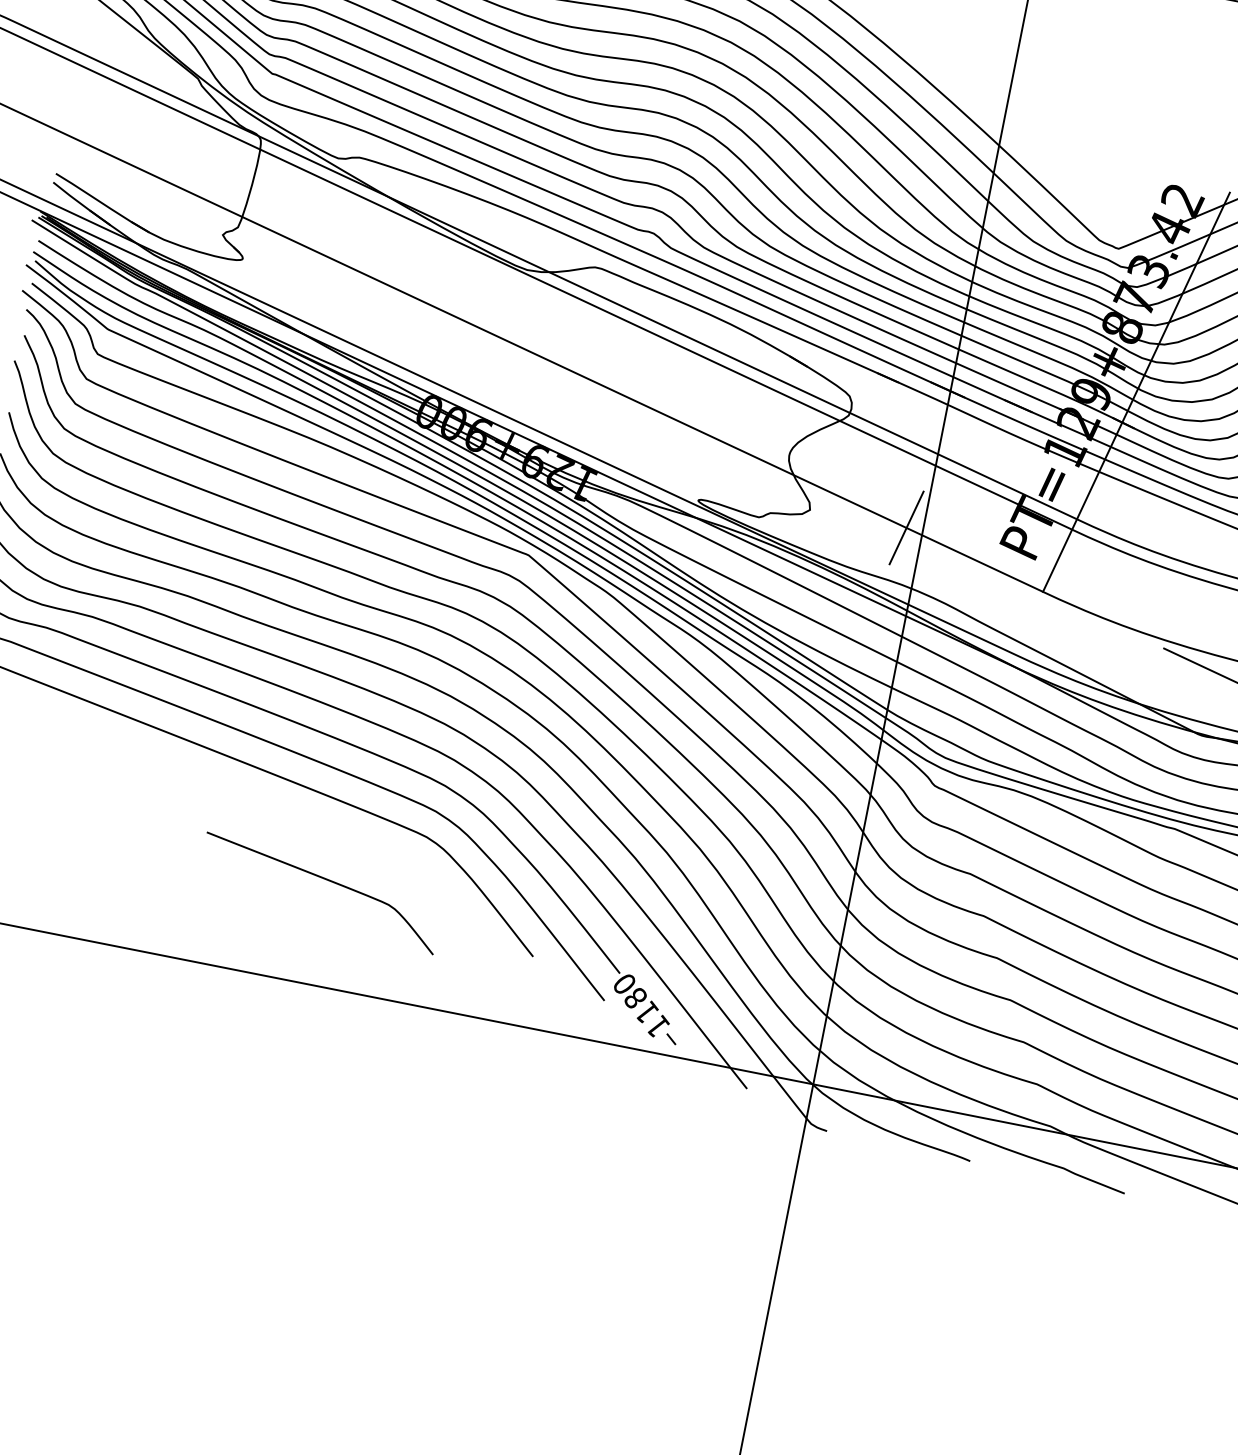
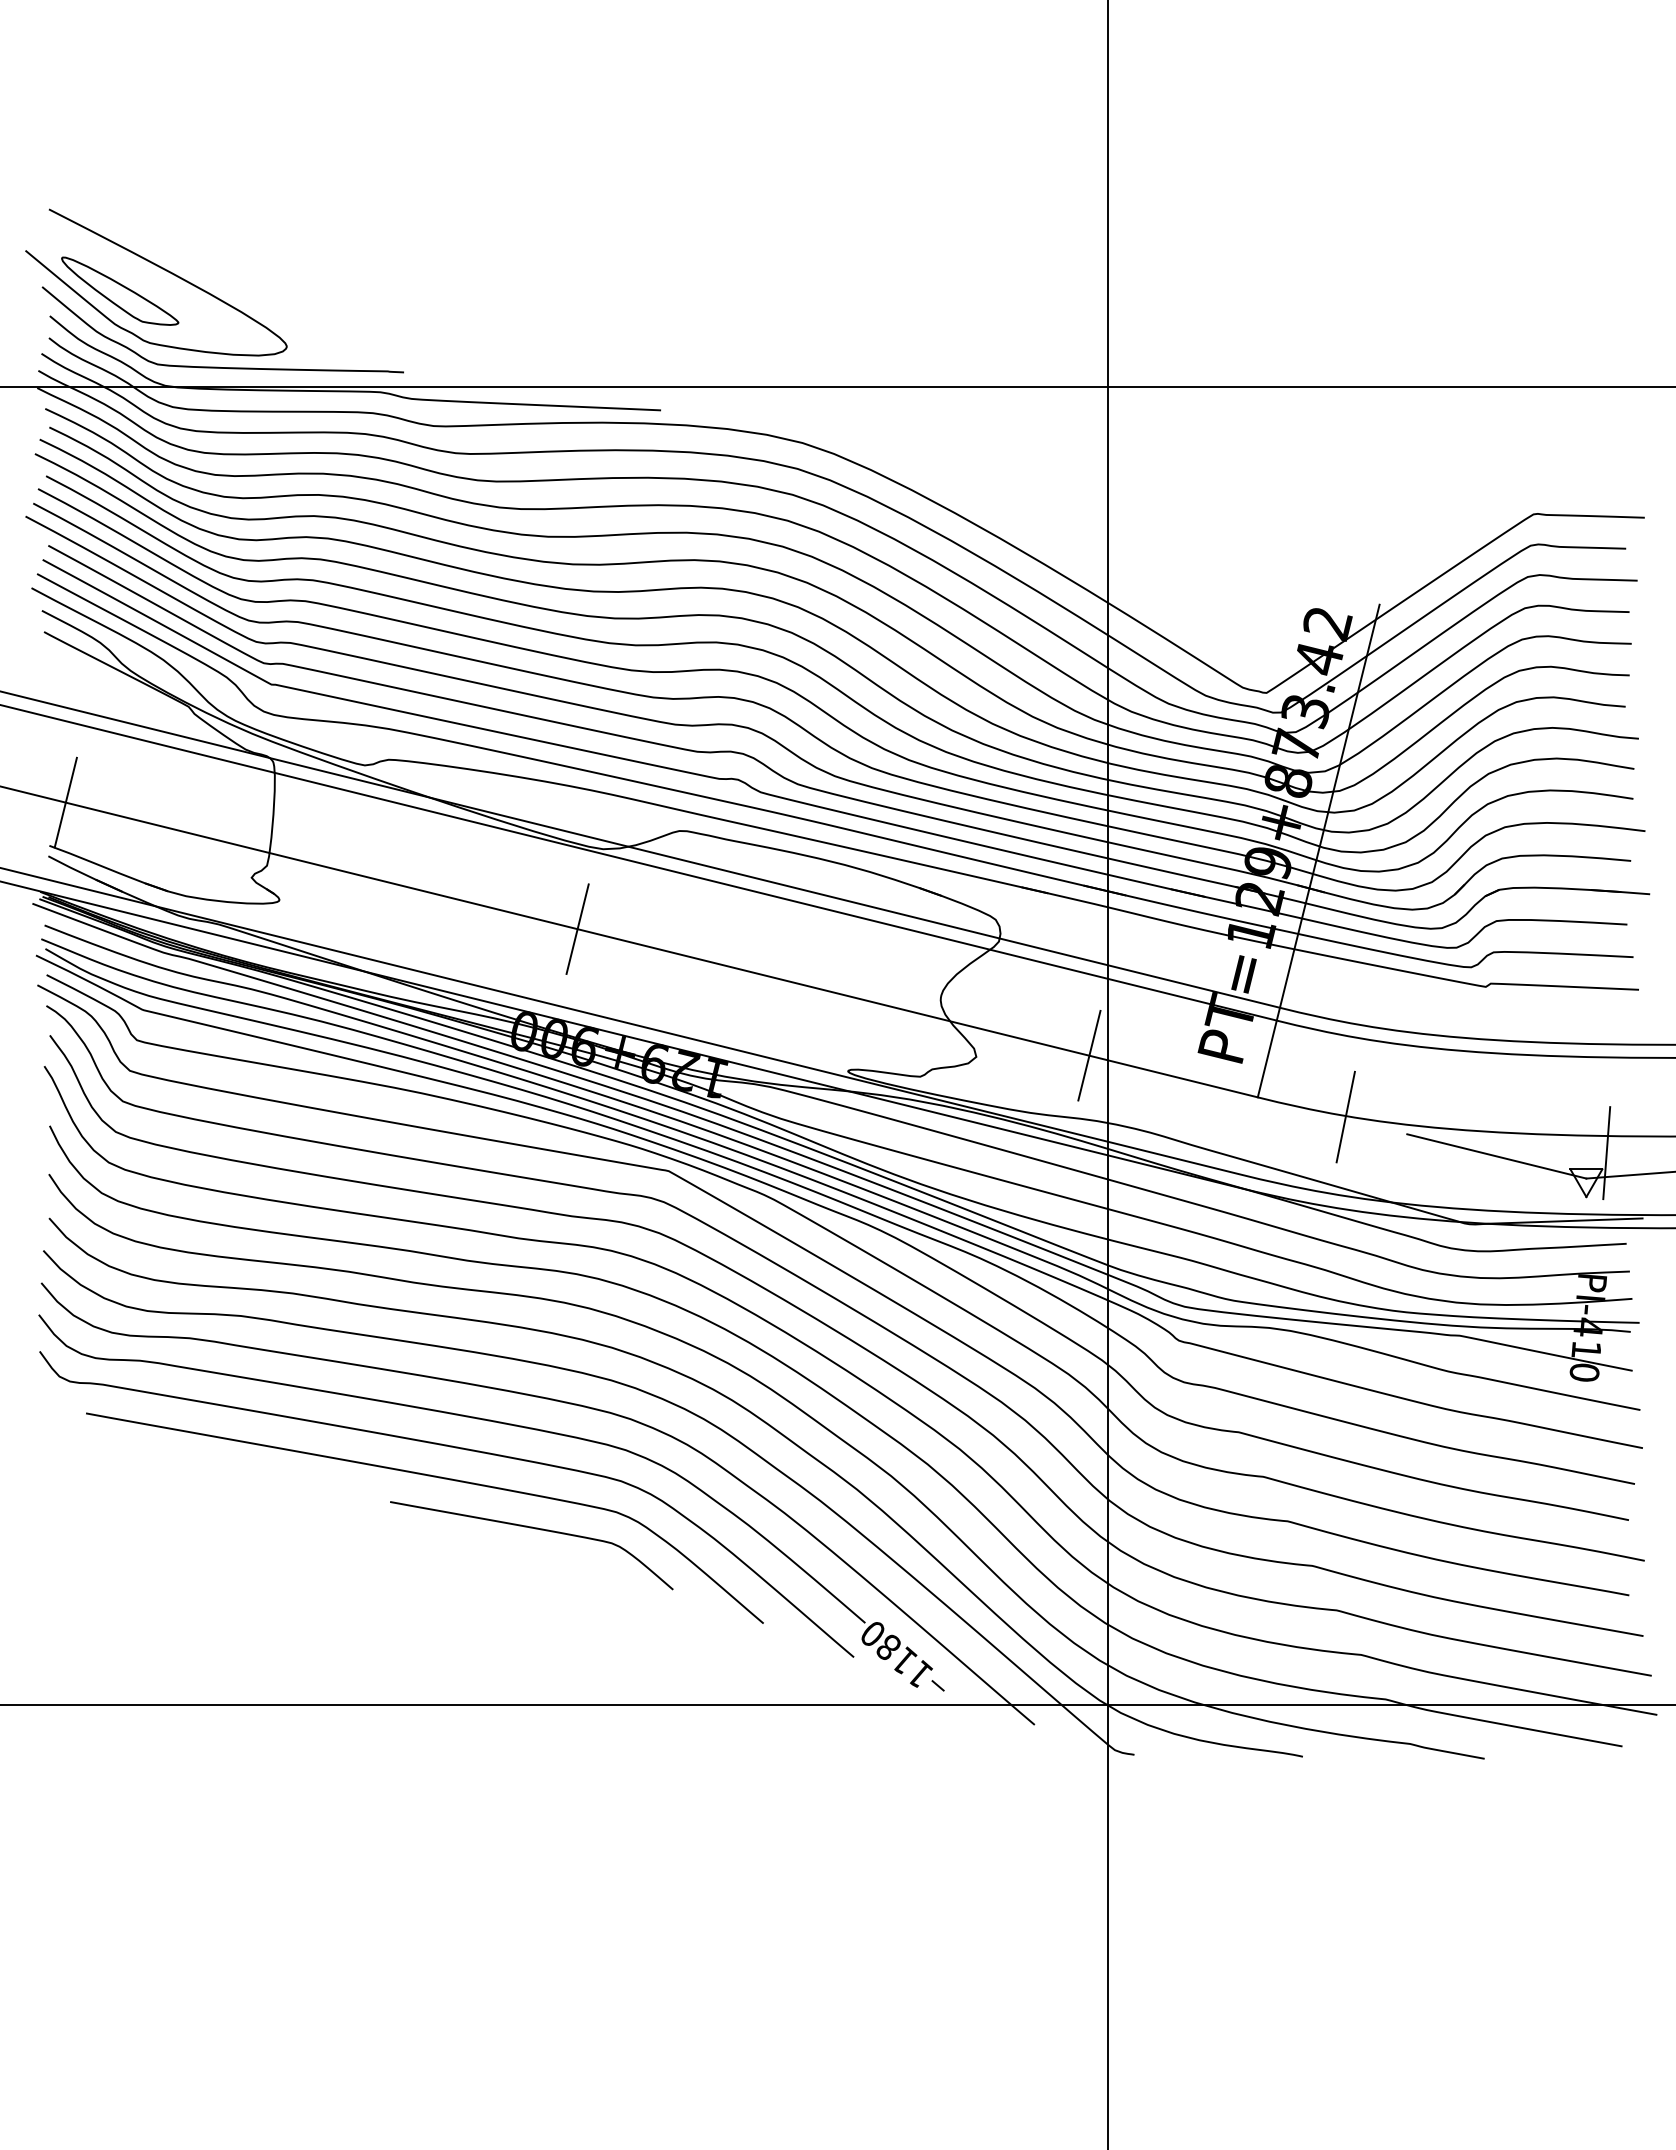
line: (76, 139) -> (65, 802), added
line: (491, 333) -> (577, 928), added
line: (1114, 622) -> (1345, 1116), added
curve: (326, 880) -> (535, 1529), moved

